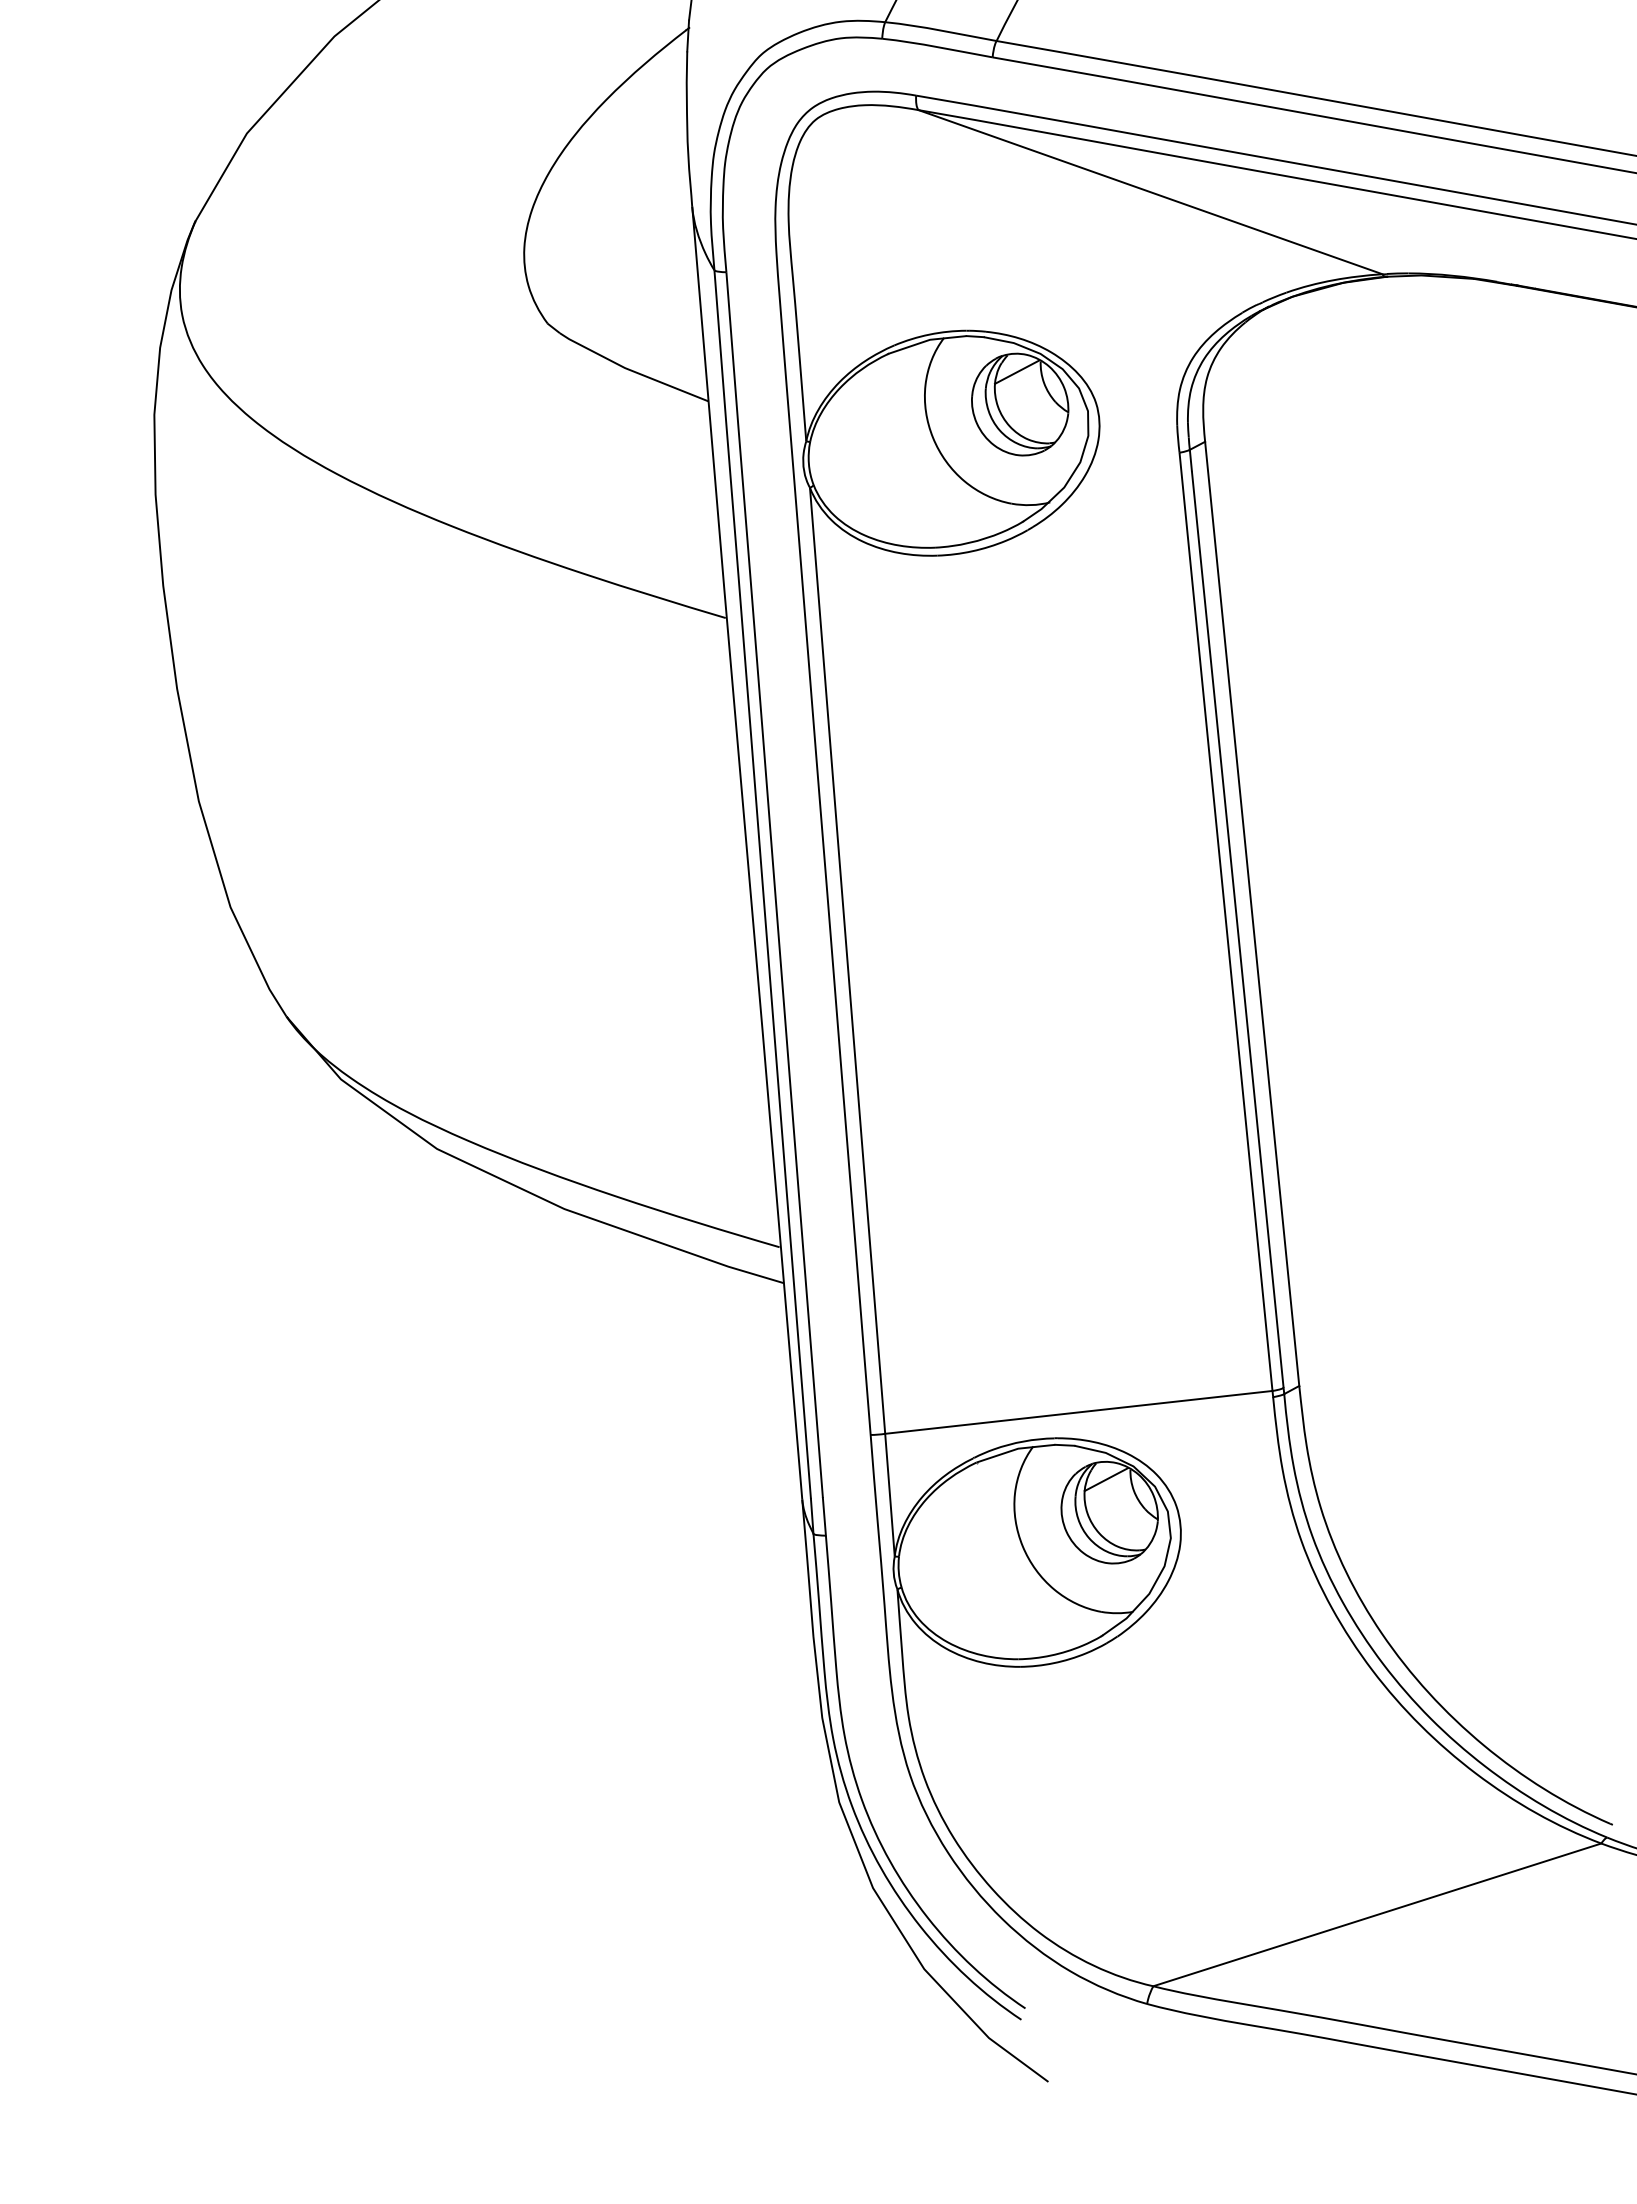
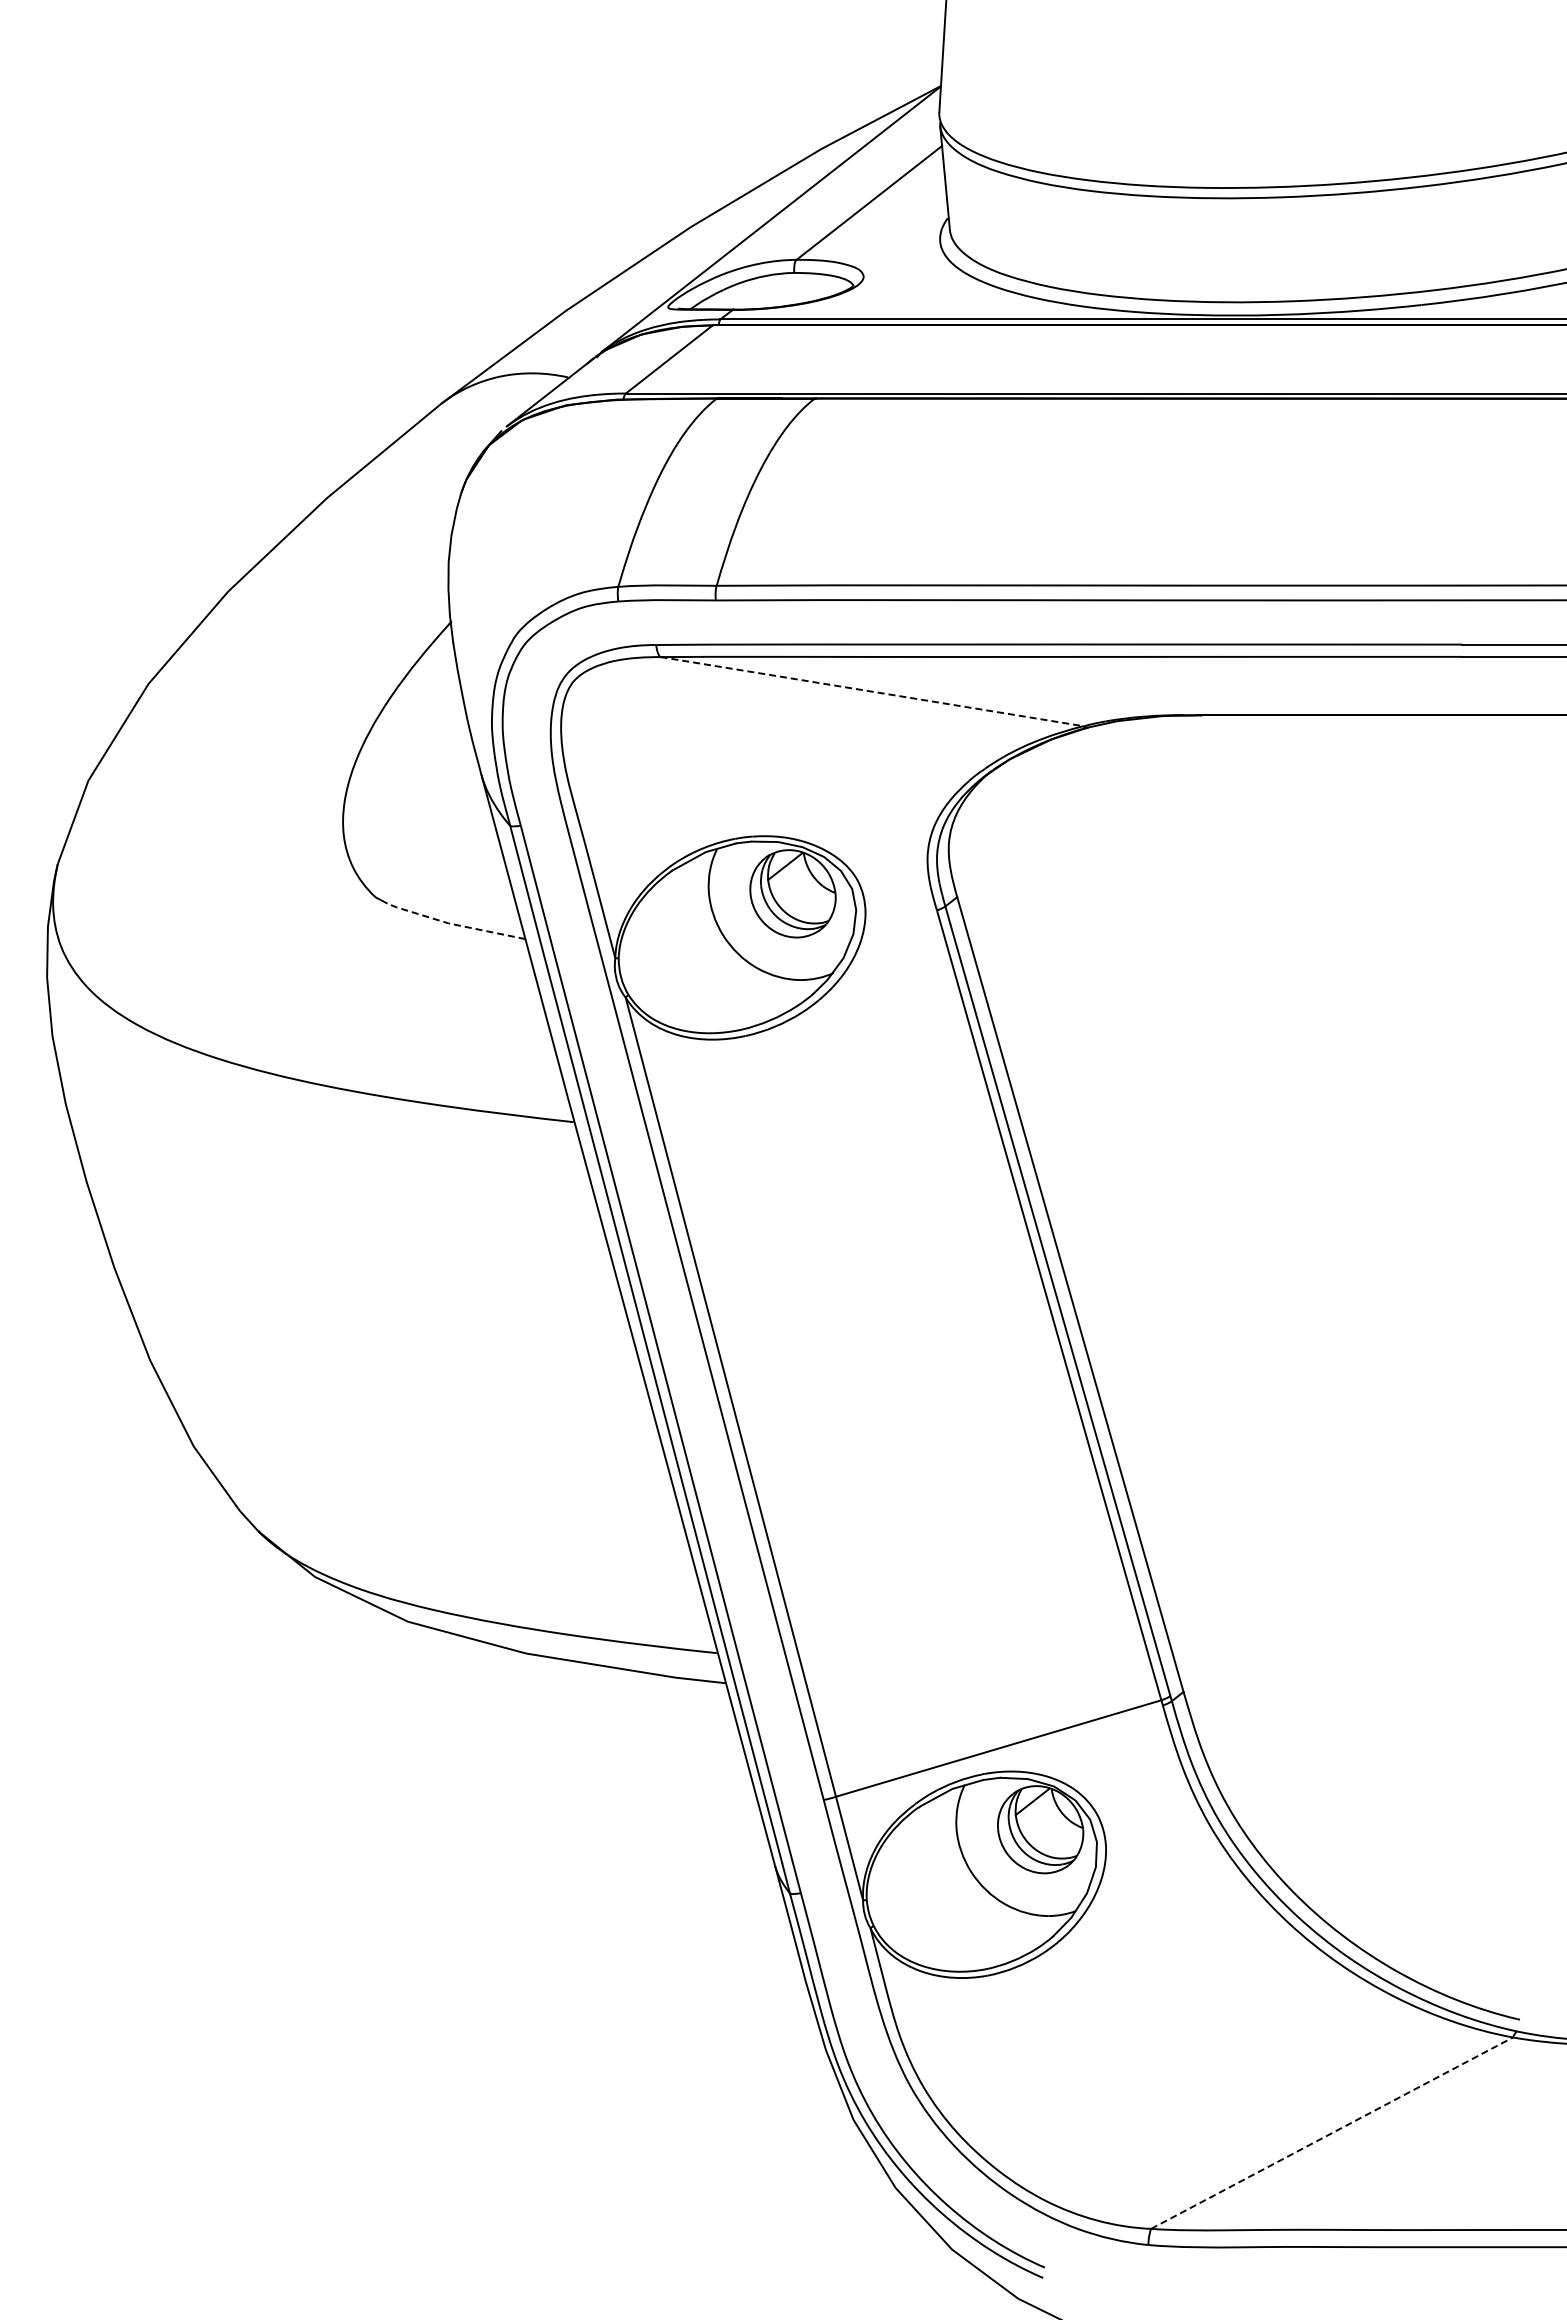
line: (1151, 192) -> (872, 691), solid -> dashed
line: (631, 370) -> (454, 924), solid -> dashed
line: (1377, 1915) -> (1332, 2133), solid -> dashed

